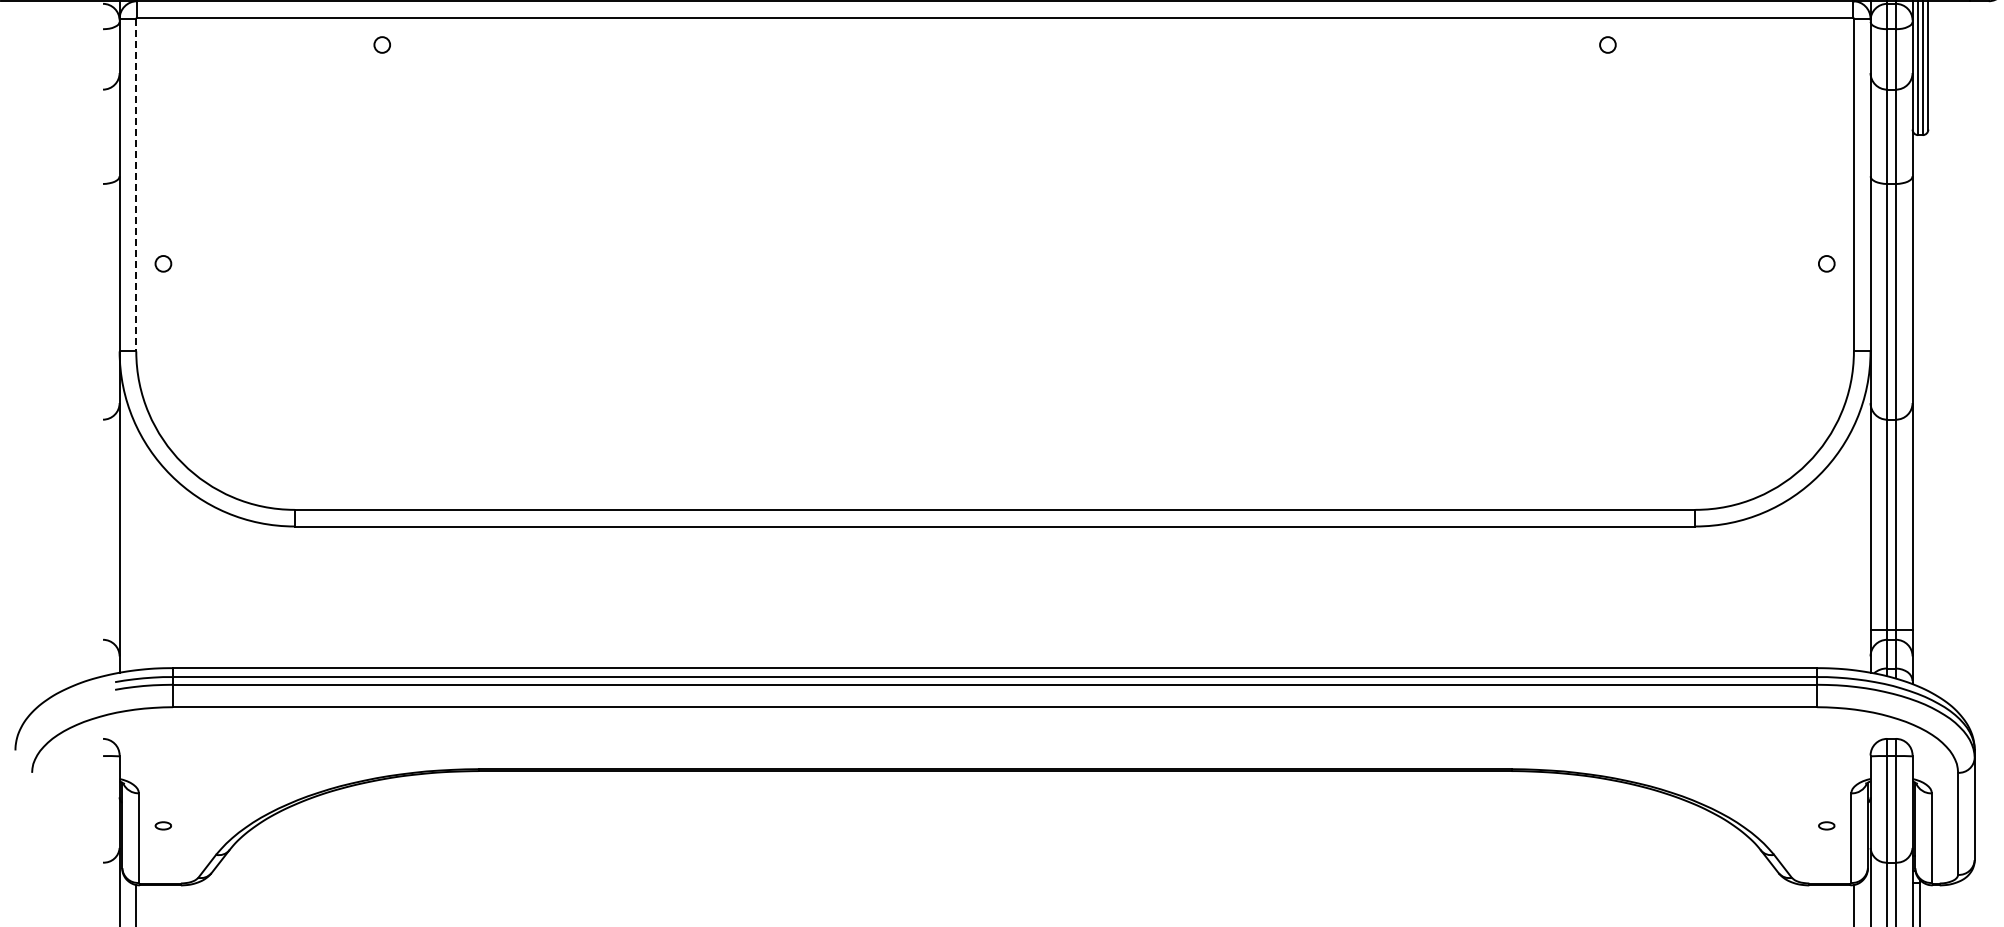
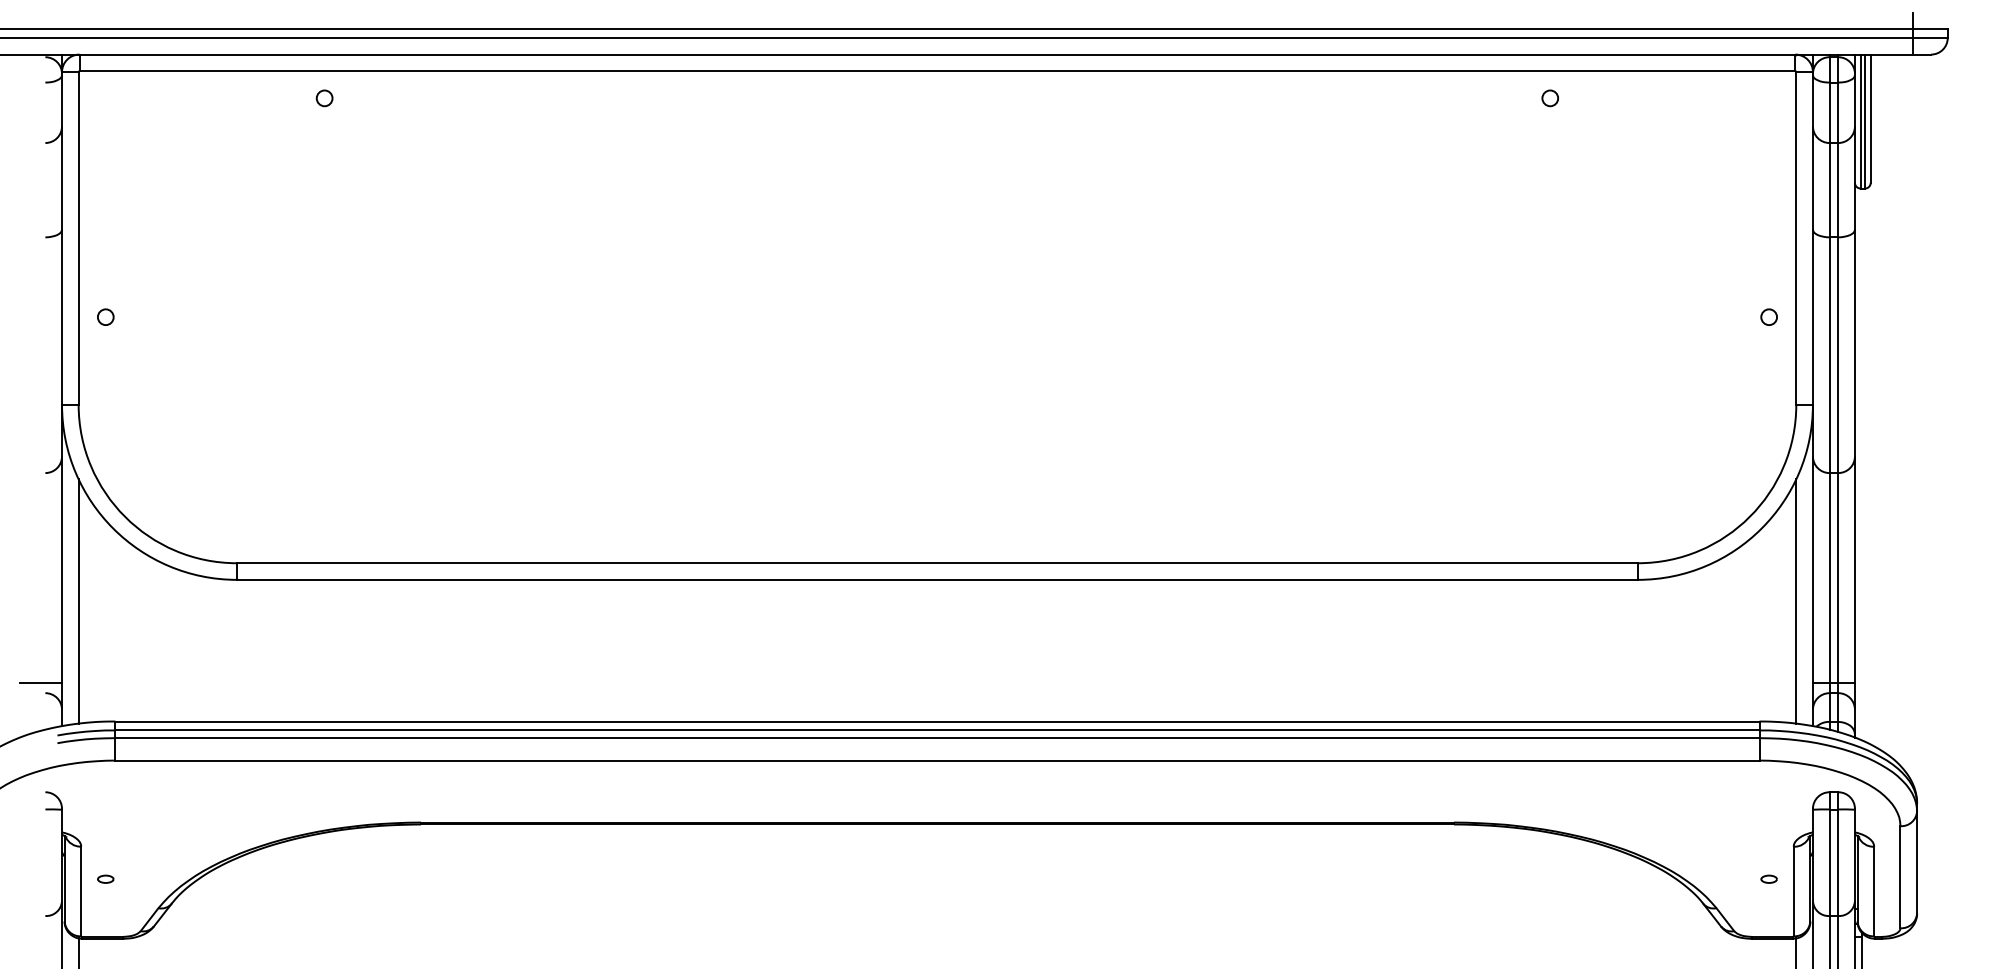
line: (136, 185) -> (78, 238), dashed -> solid
line: (136, 548) -> (78, 601), added
line: (1854, 548) -> (1796, 601), added
line: (99, 630) -> (41, 683), added

